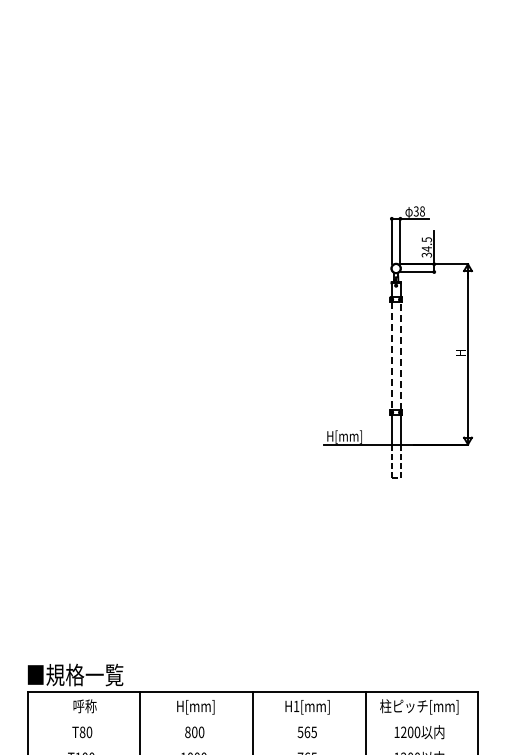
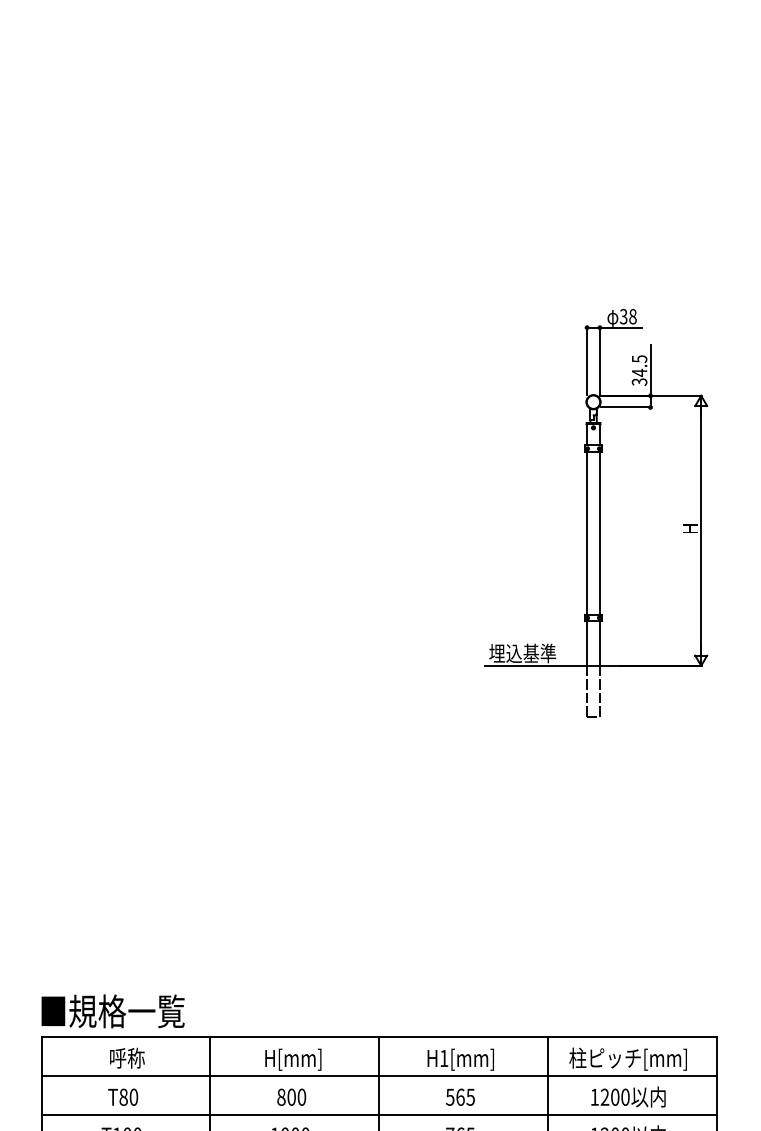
line: (400, 355) -> (600, 532), dashed -> solid
line: (391, 356) -> (586, 534), dashed -> solid
text: (348, 436) -> (522, 653), H[mm] -> 埋込基準
line: (252, 718) -> (378, 1076), added
line: (252, 744) -> (378, 1115), added

